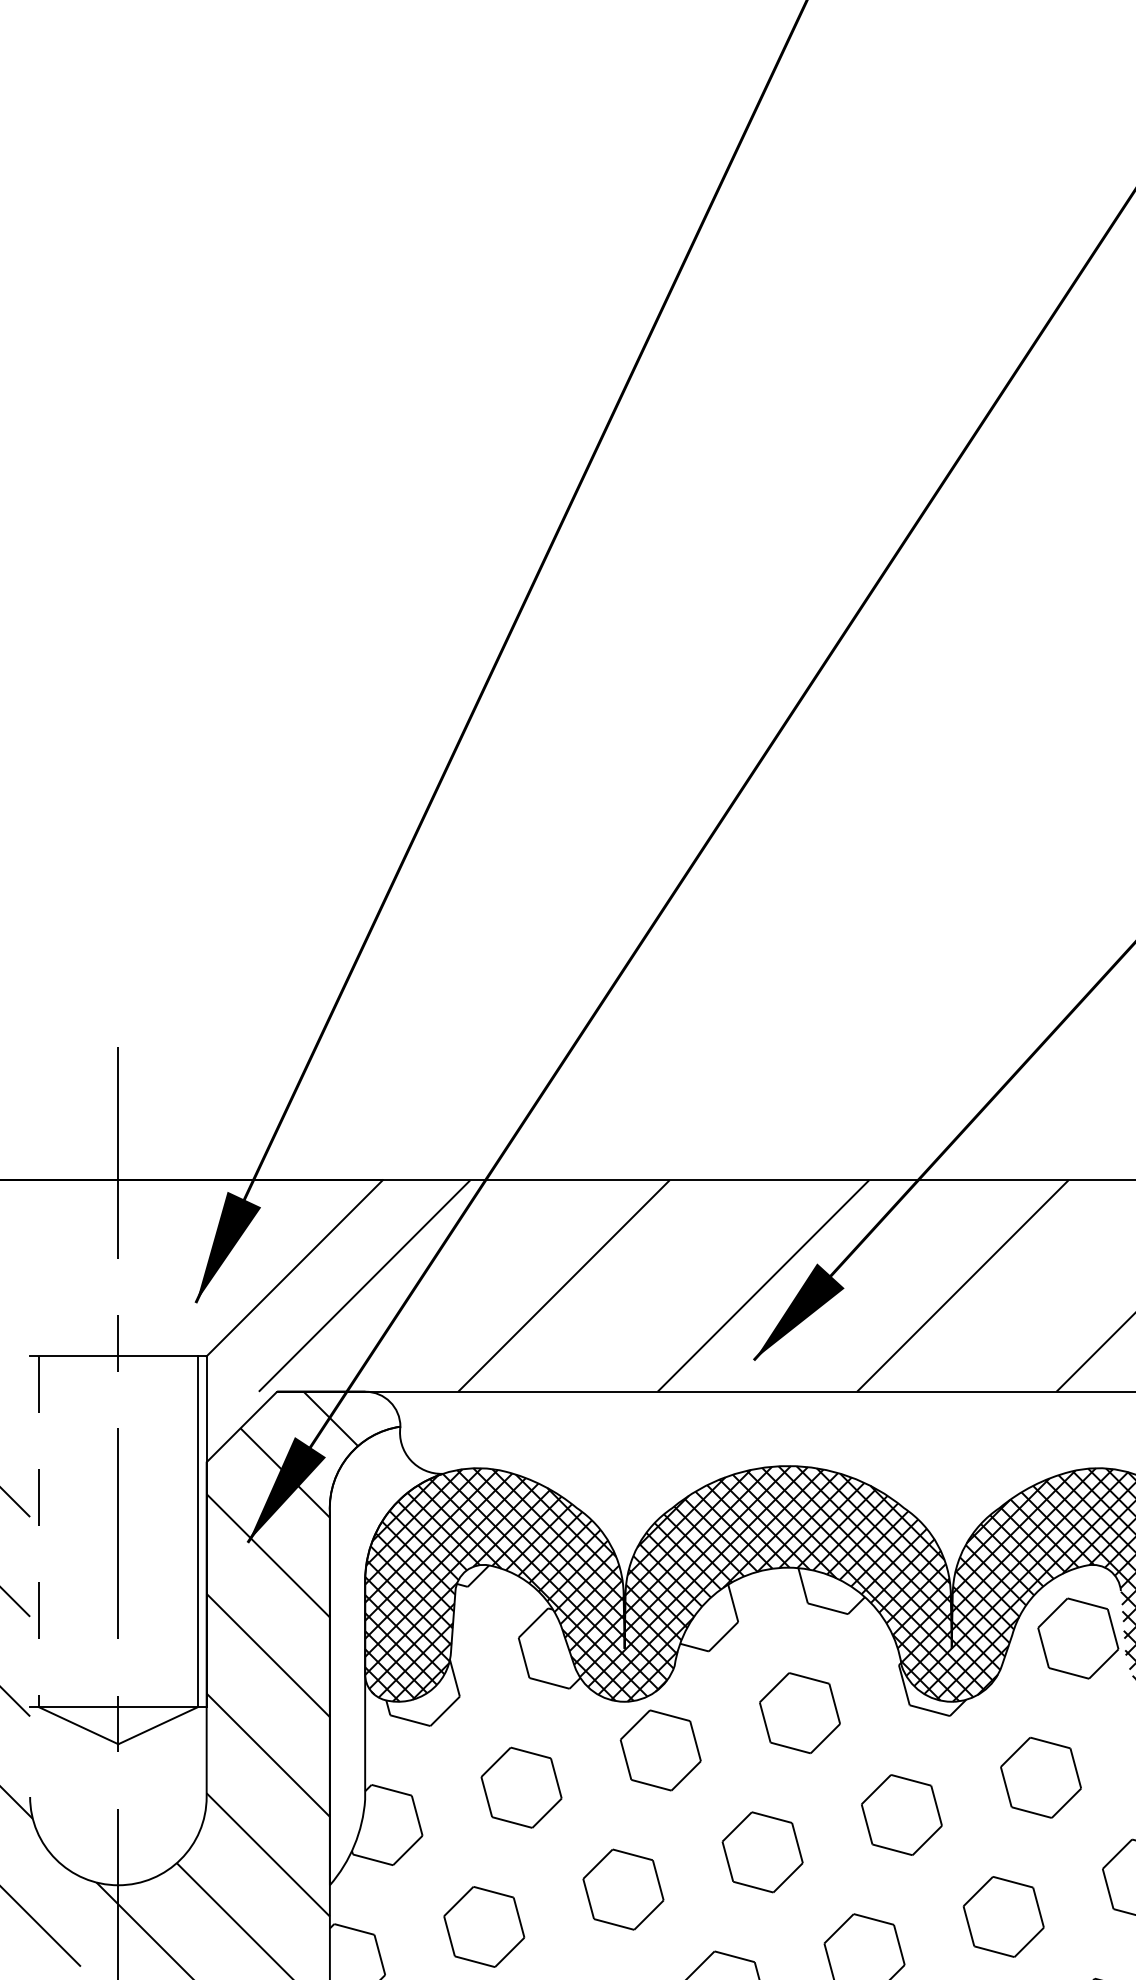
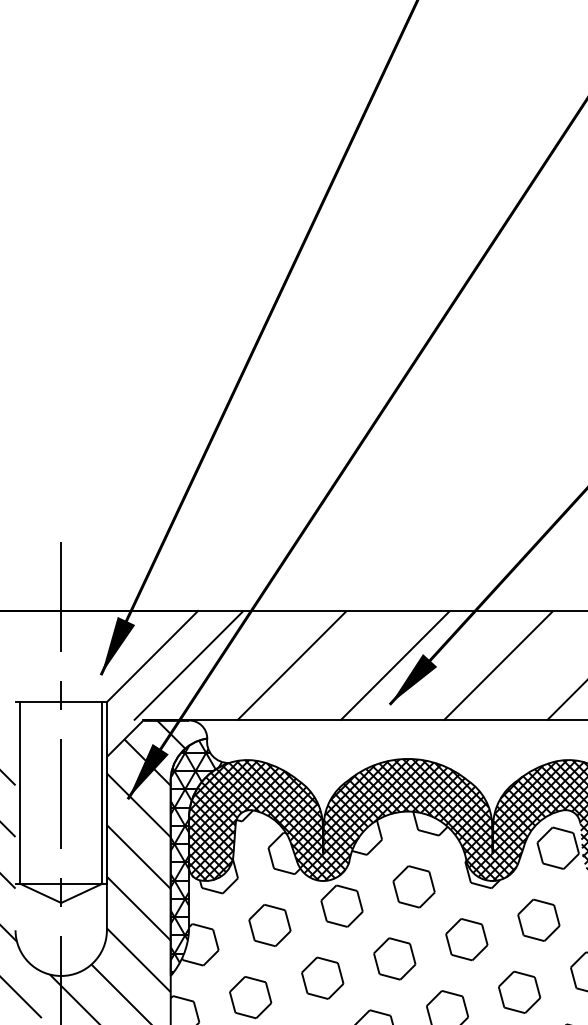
line: (37, 1530) -> (19, 792), dashed -> solid
hatch: (379, 1652) -> (196, 855), added

